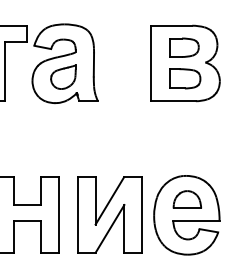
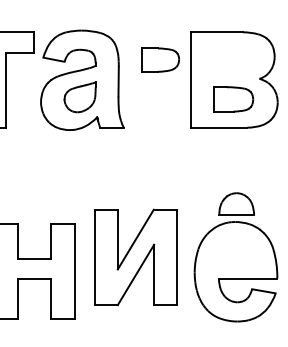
part: (184, 47) -> (160, 59), moved
part: (187, 199) -> (236, 203), moved
part: (109, 214) -> (135, 256), moved

